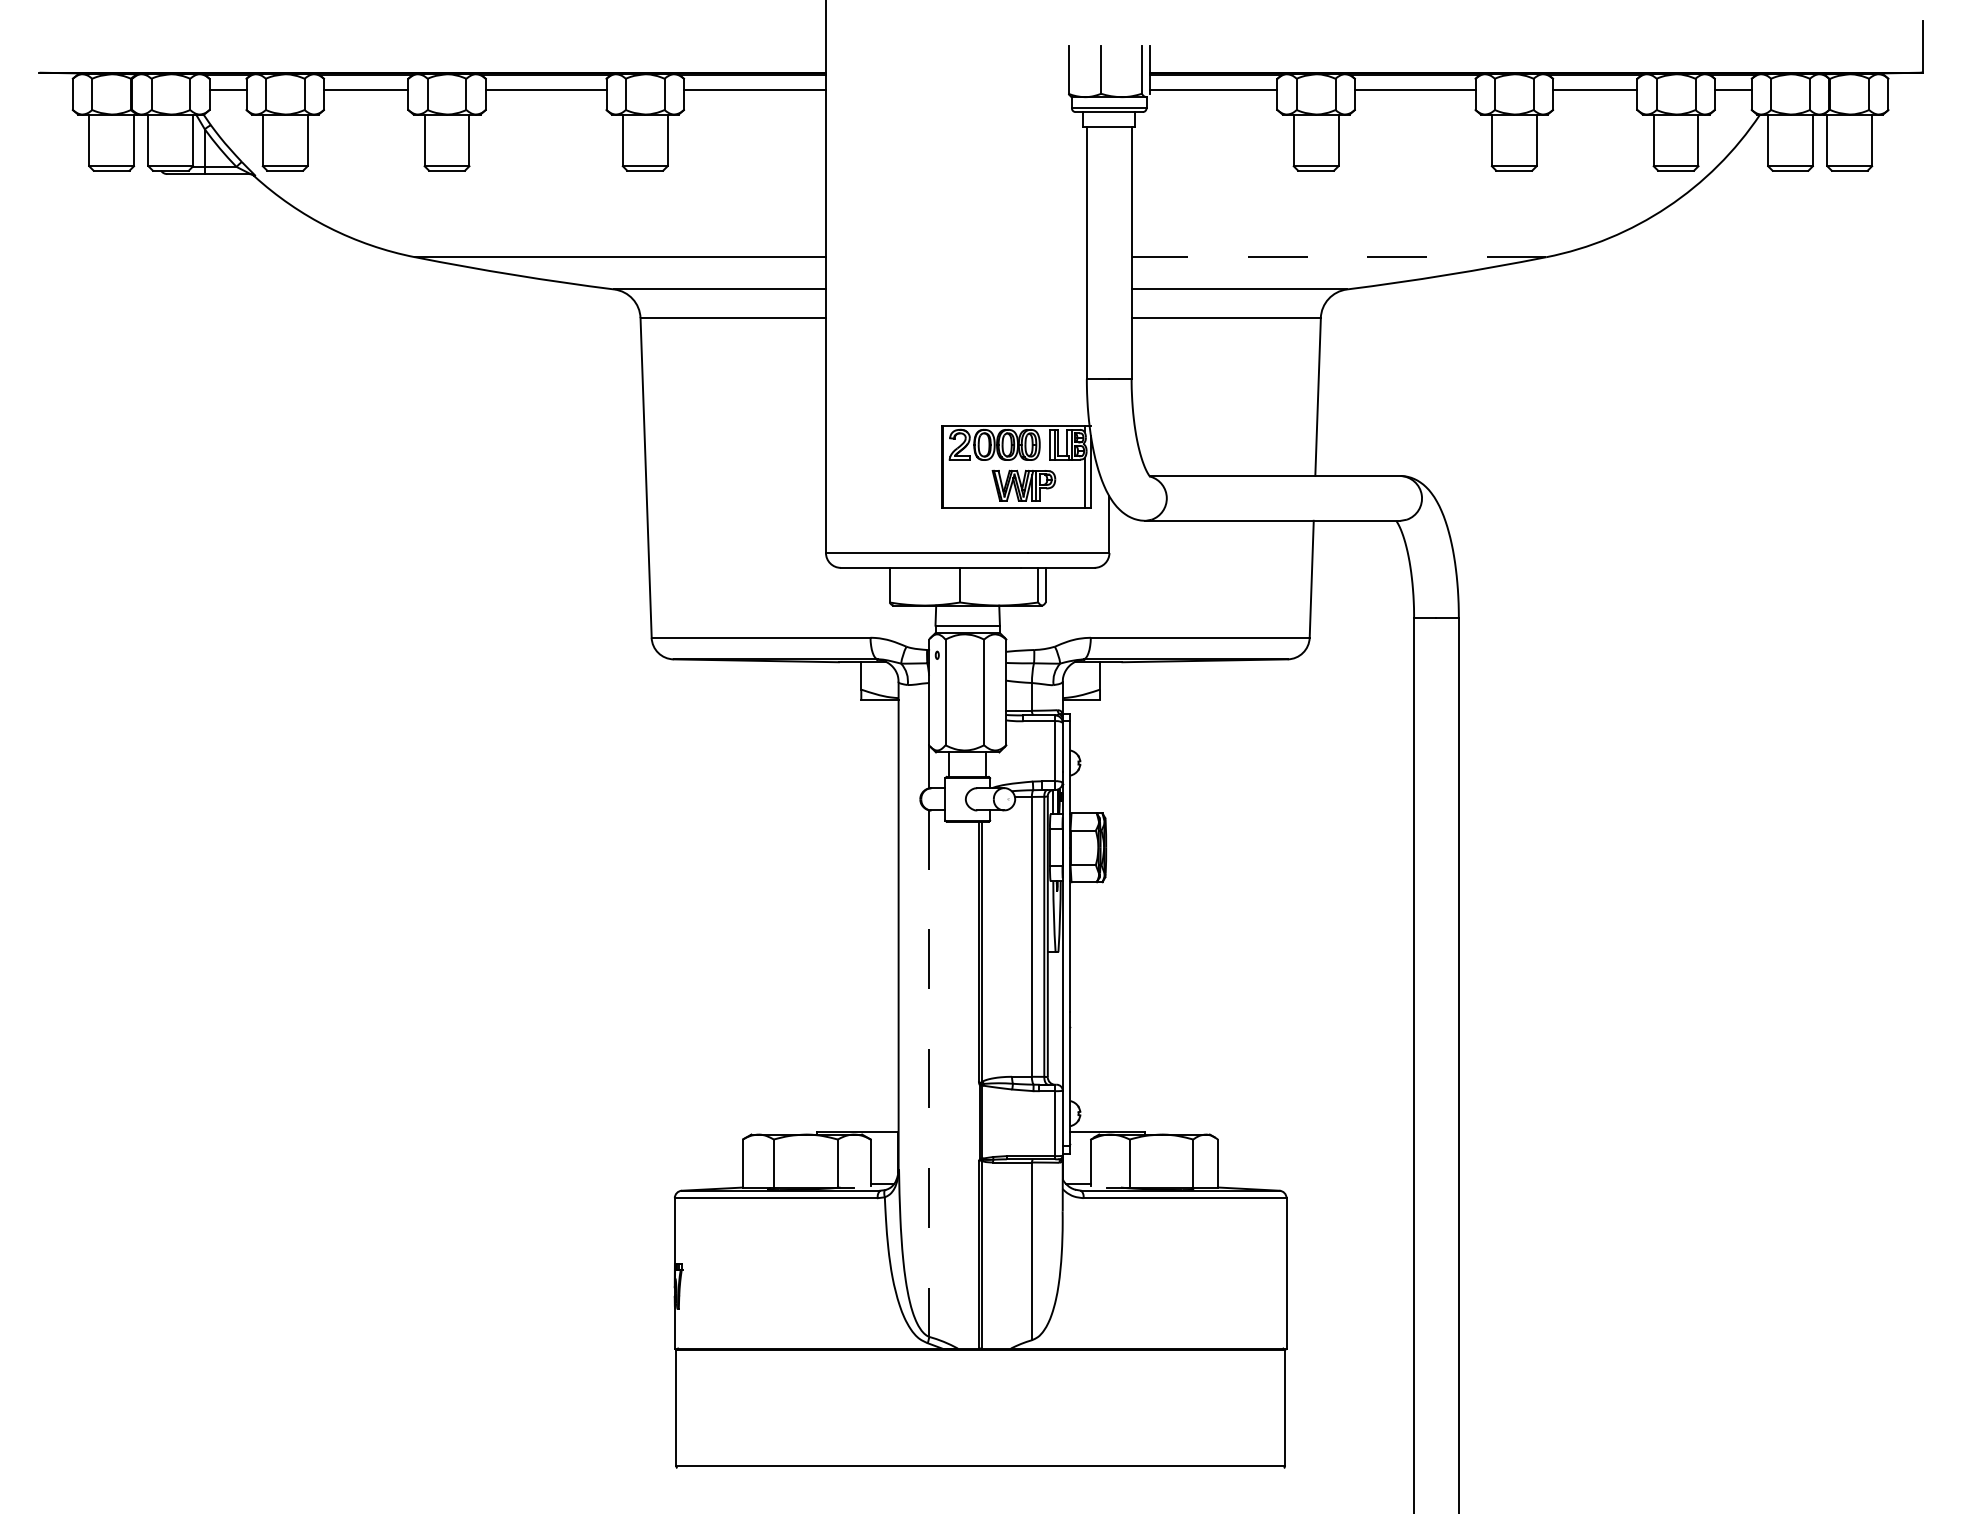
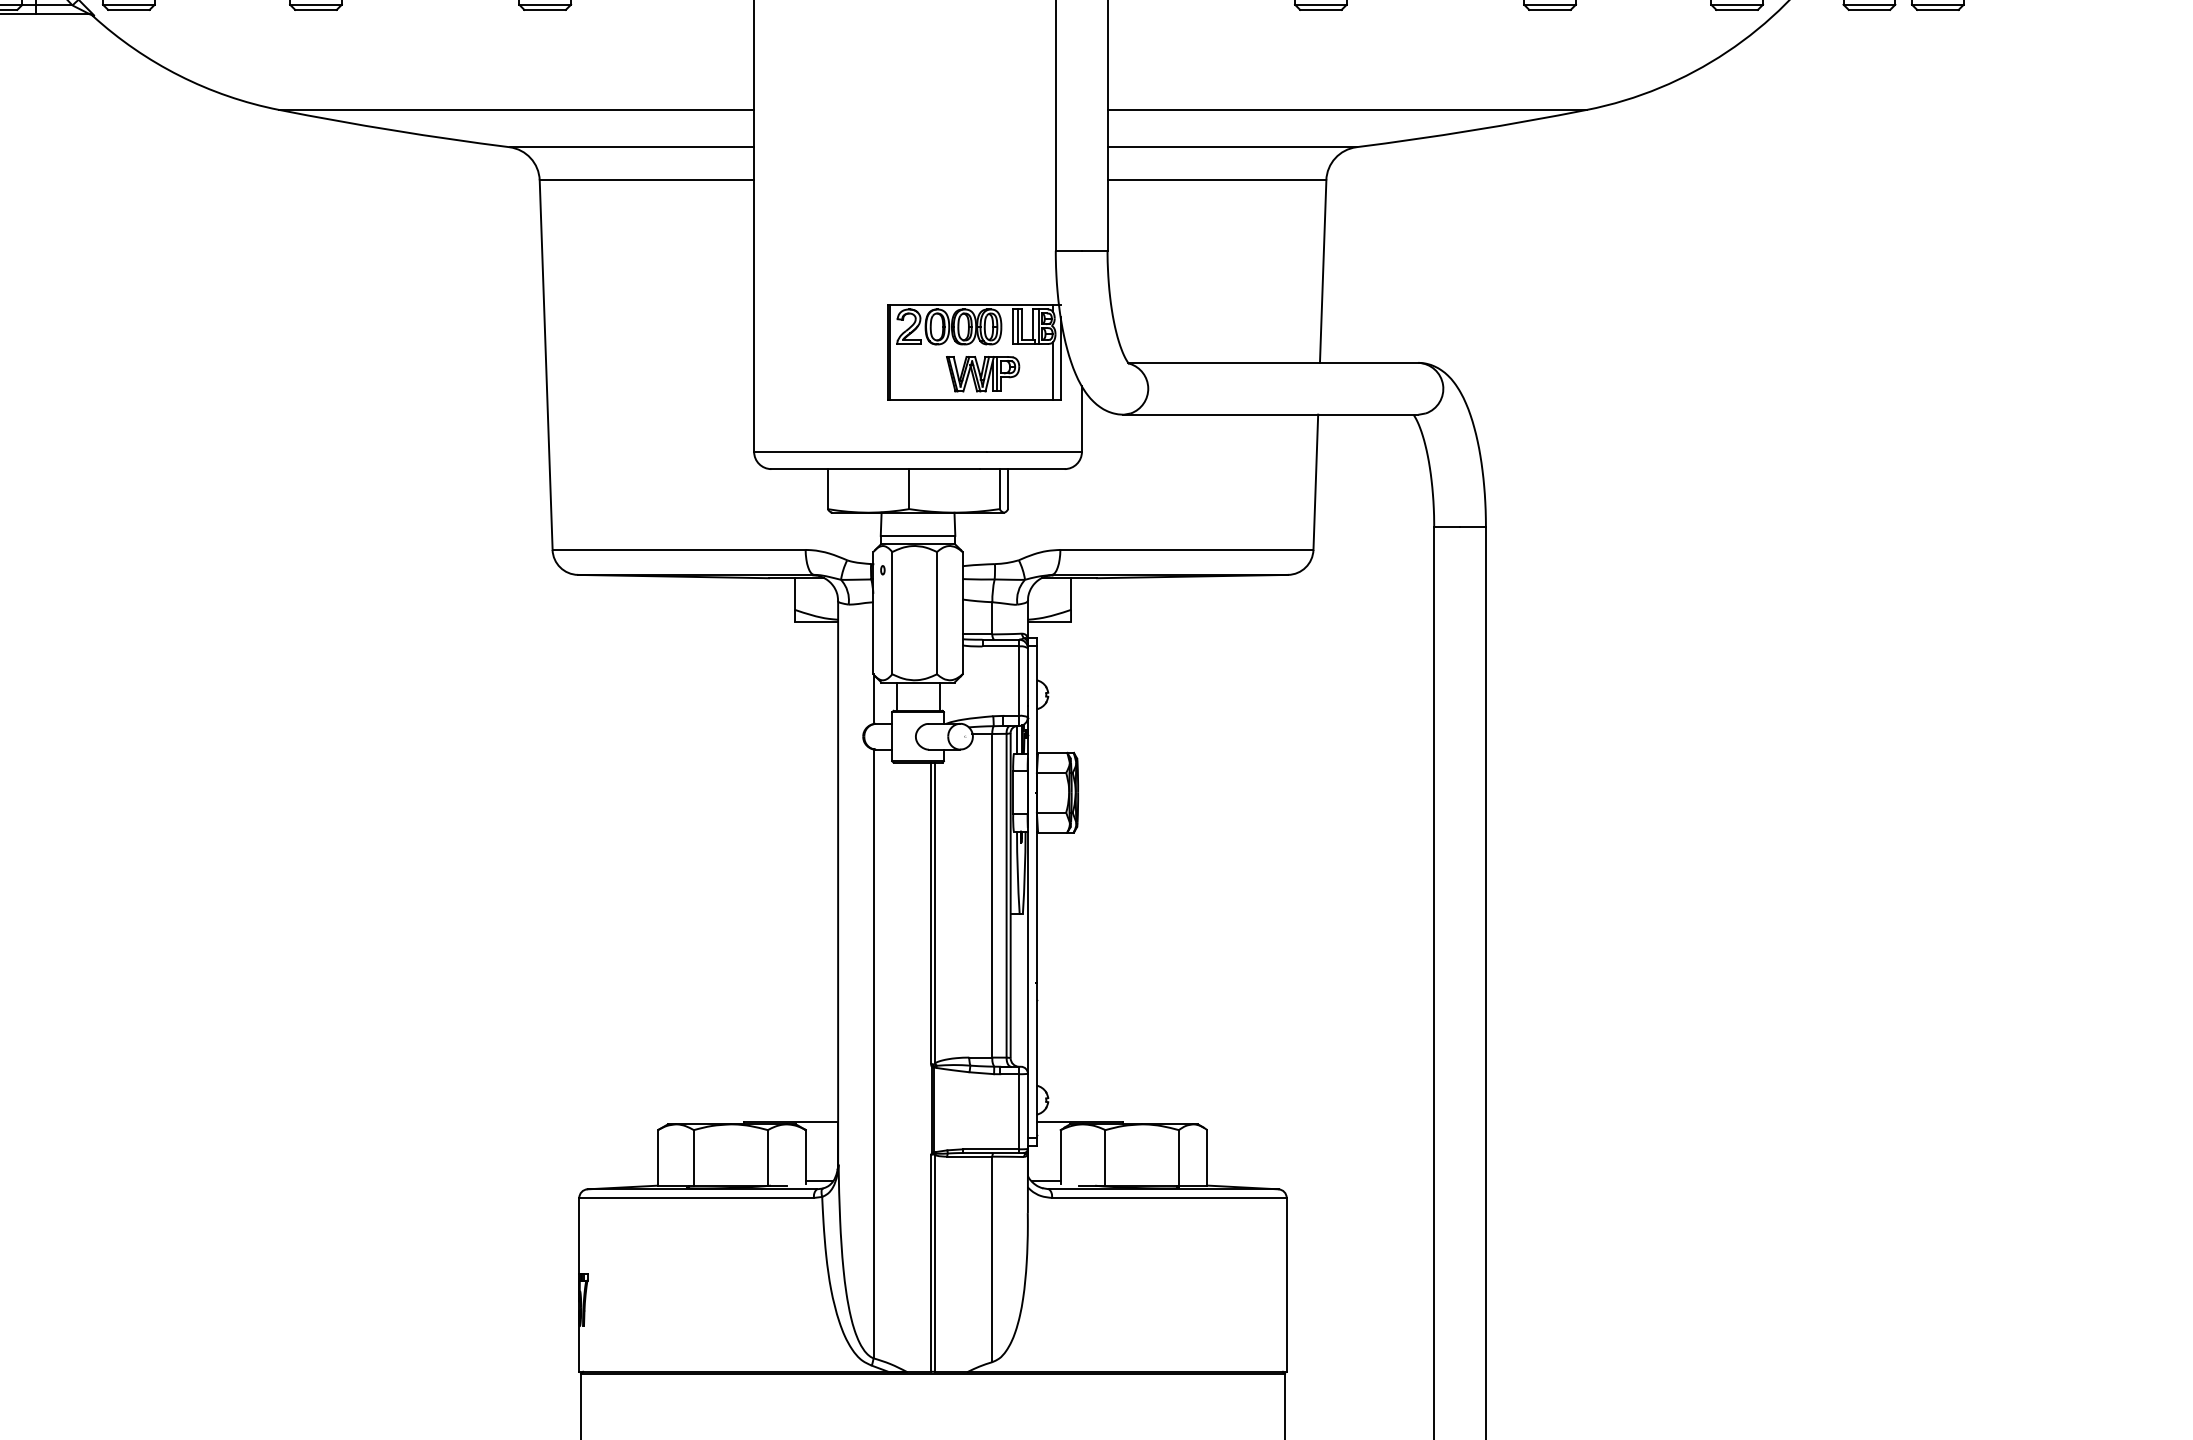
line: (1338, 257) -> (1346, 110), dashed -> solid
line: (929, 1073) -> (873, 1053), dashed -> solid

